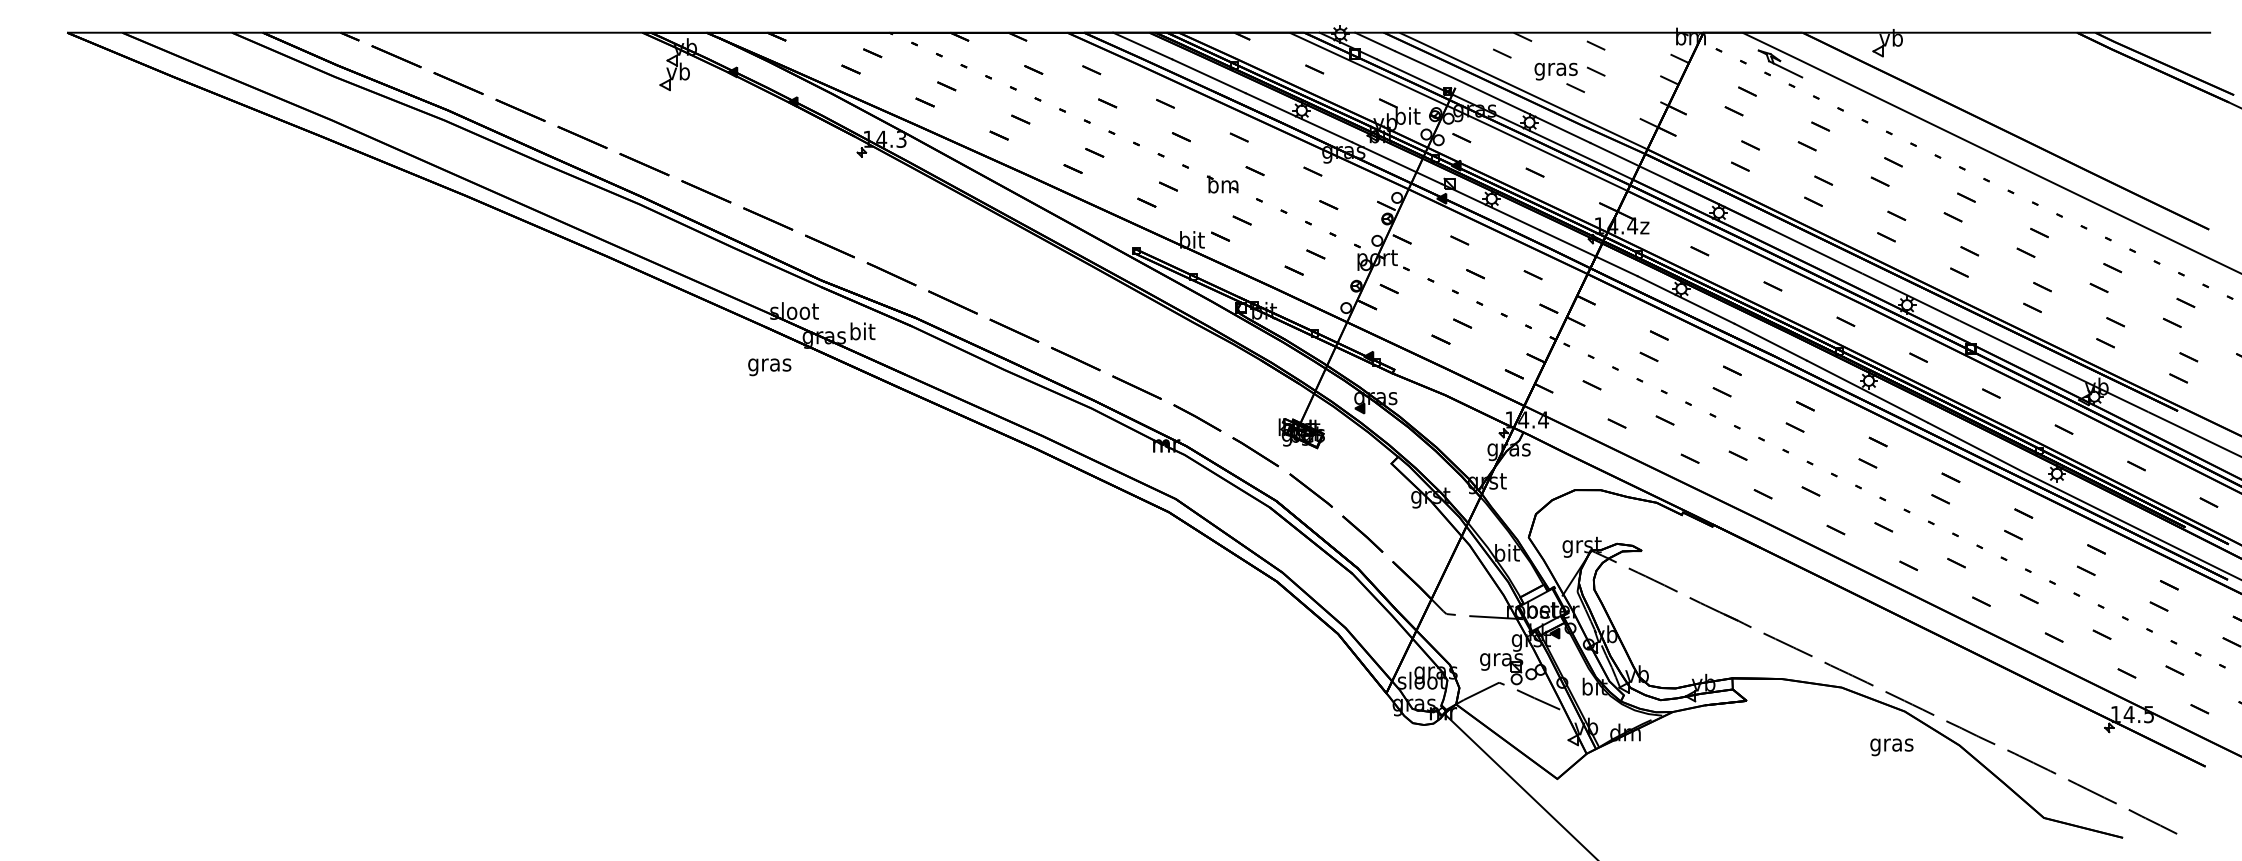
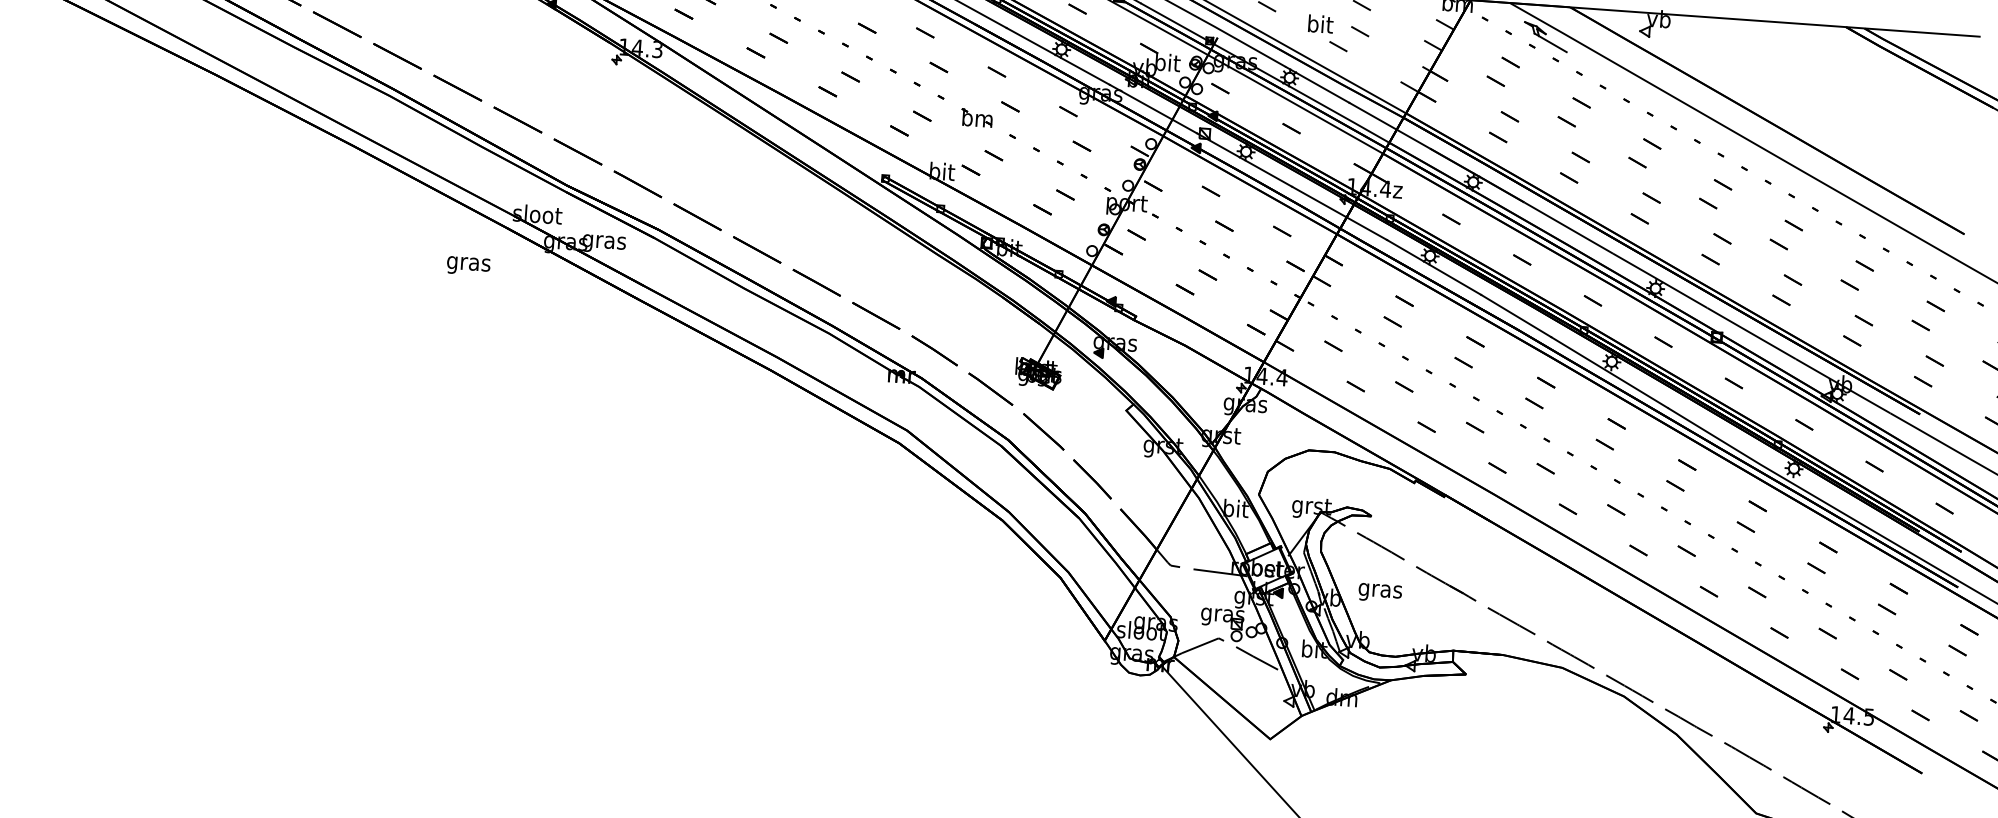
text: (1555, 69) -> (1319, 26), gras -> bit
text: (861, 333) -> (603, 241), bit -> gras
text: (769, 367) -> (468, 266), moved
text: (1891, 747) -> (1379, 593), moved

